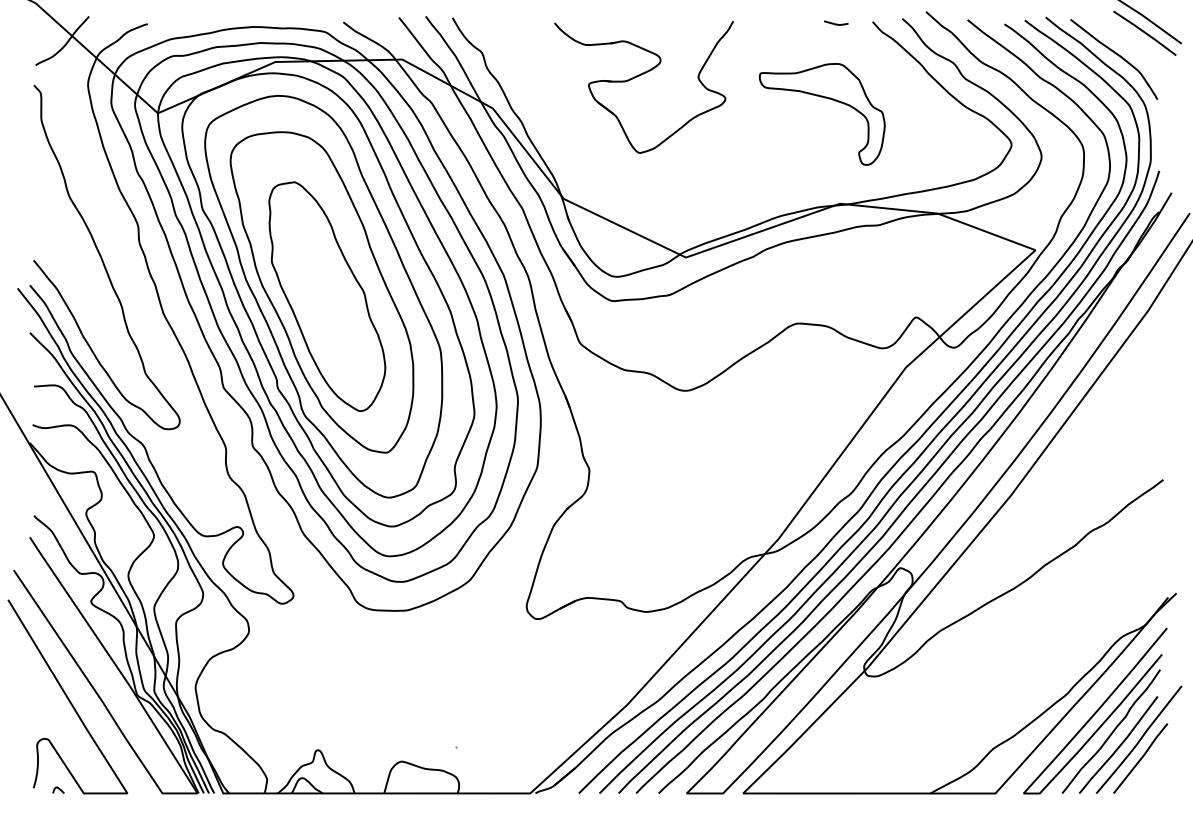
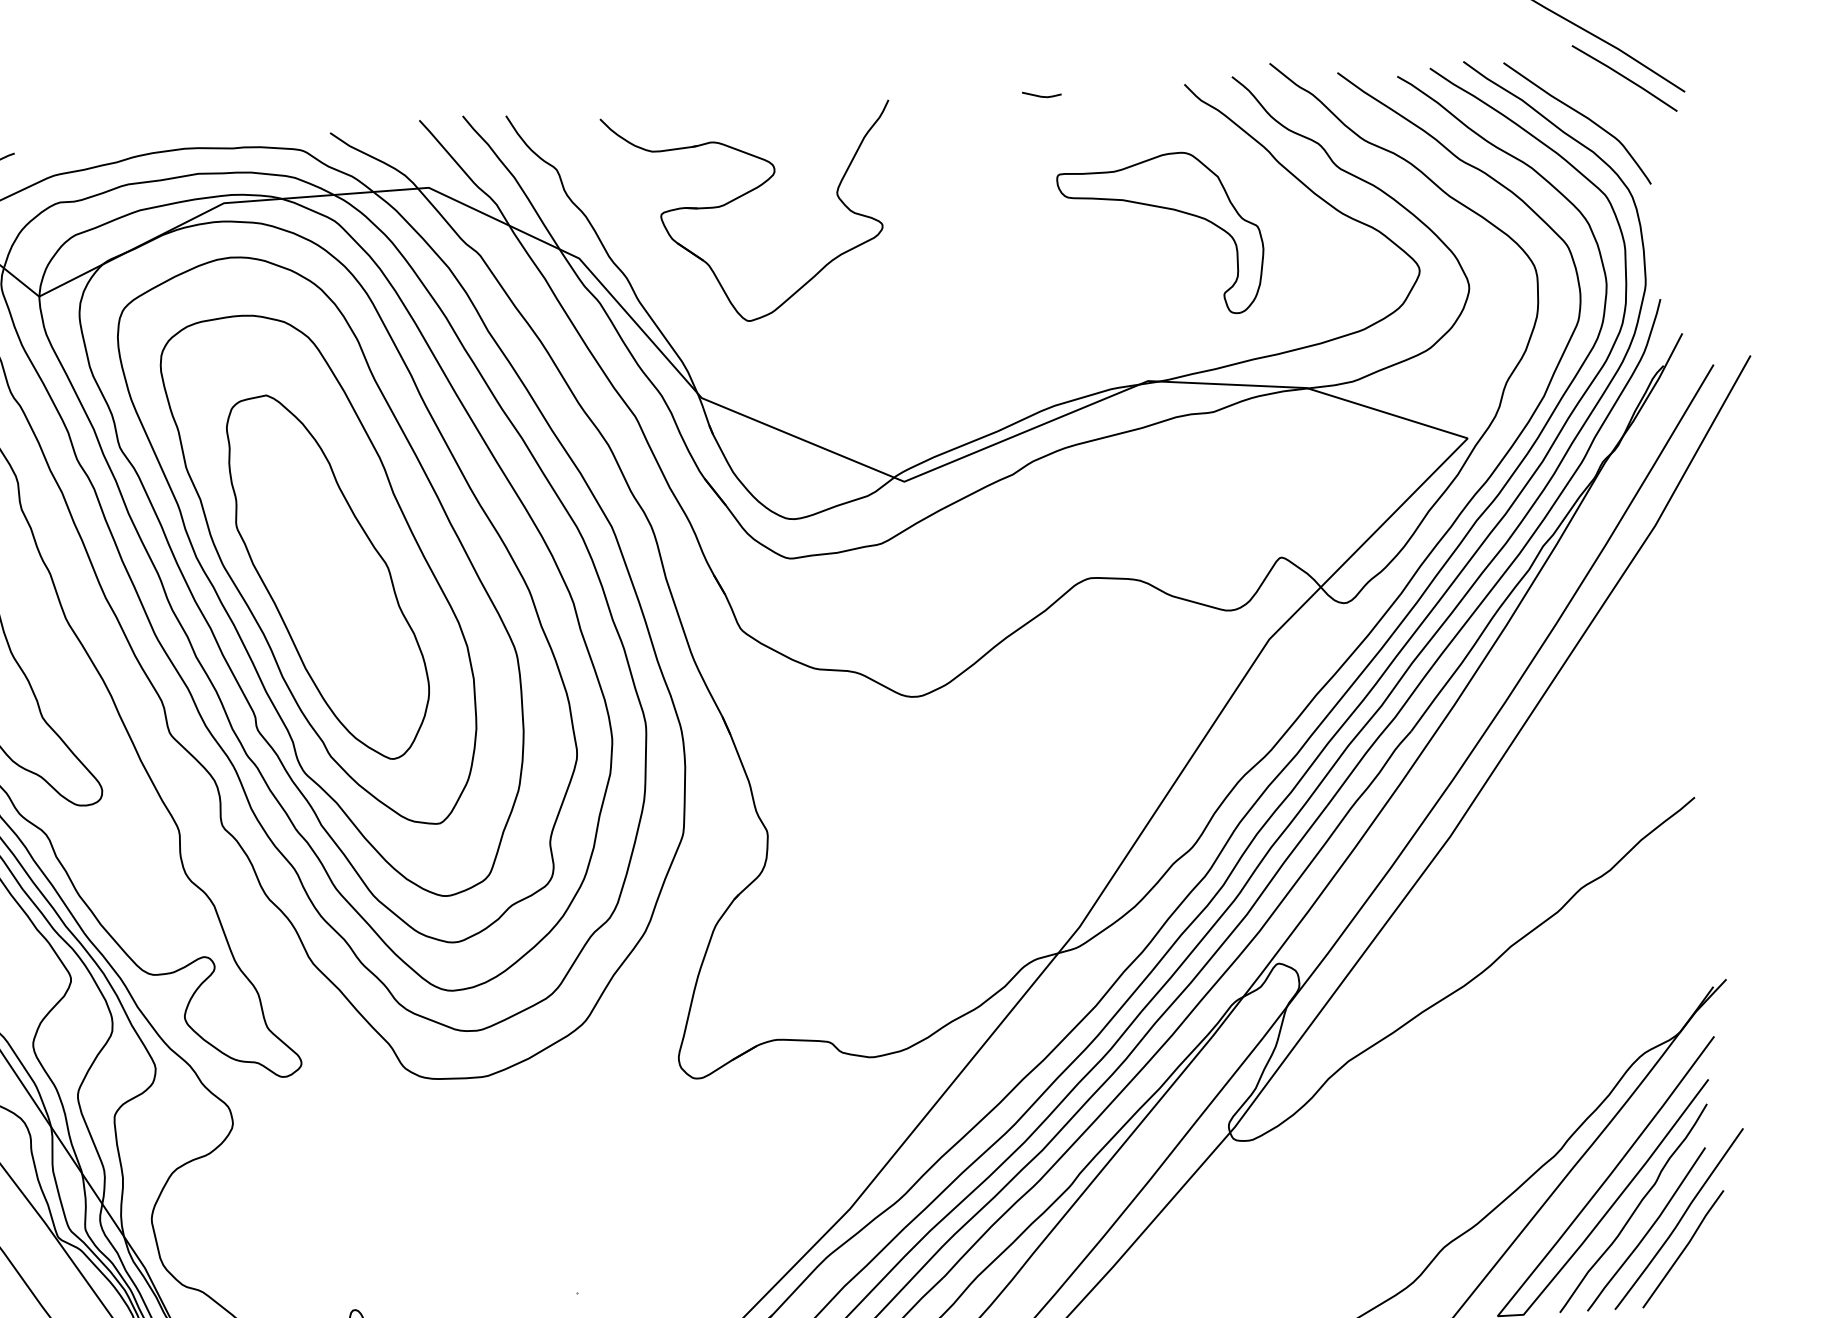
line: (836, 23) -> (1042, 95), moved
part: (637, 77) -> (738, 199), moved
part: (824, 98) -> (1163, 209), moved

